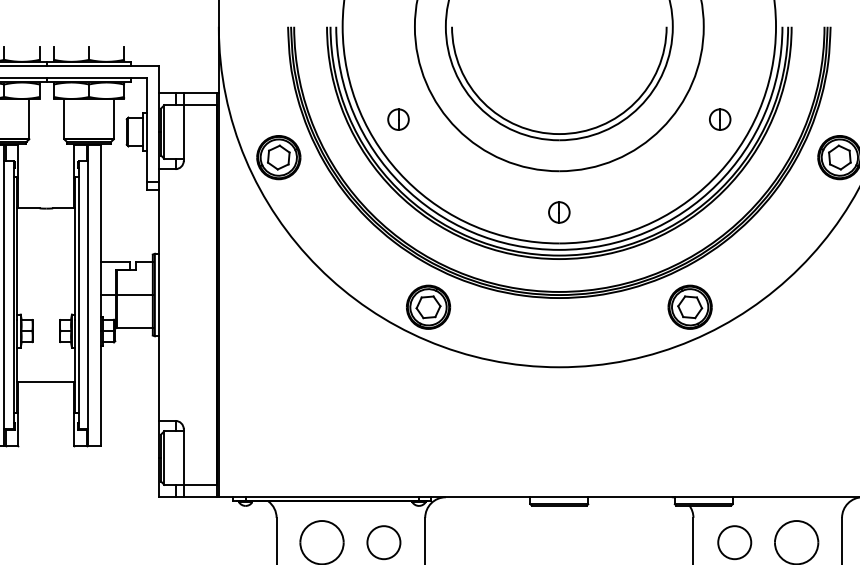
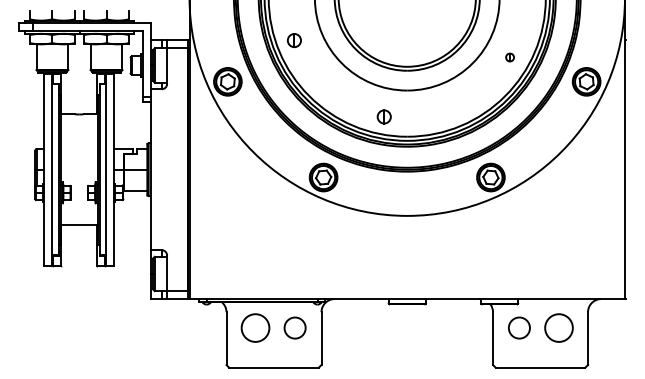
part: (398, 119) -> (294, 40), moved
part: (719, 119) -> (509, 57), size x0.6
part: (558, 211) -> (383, 116), moved

